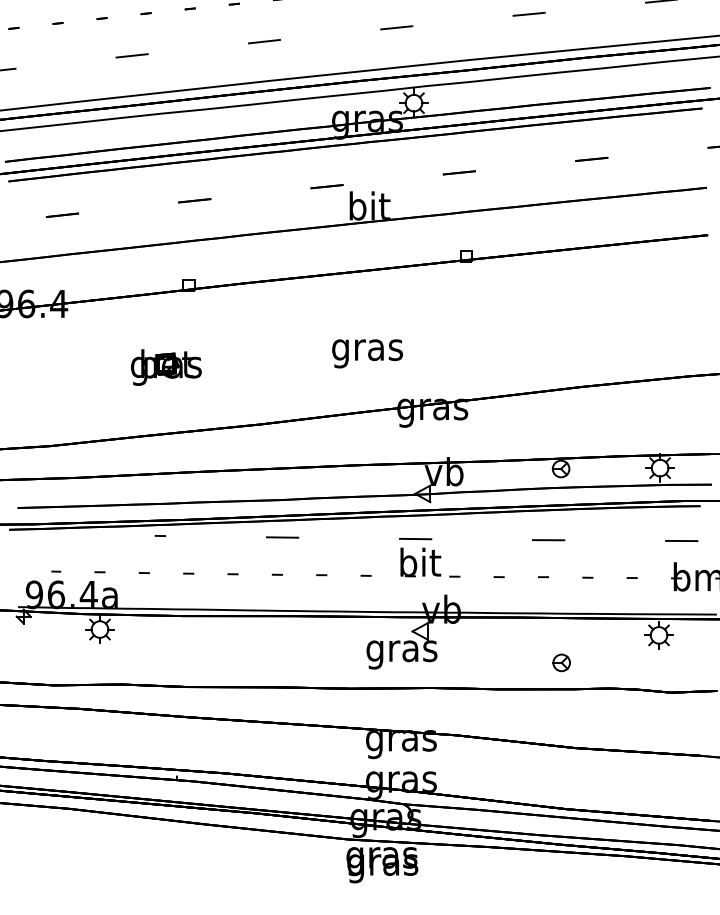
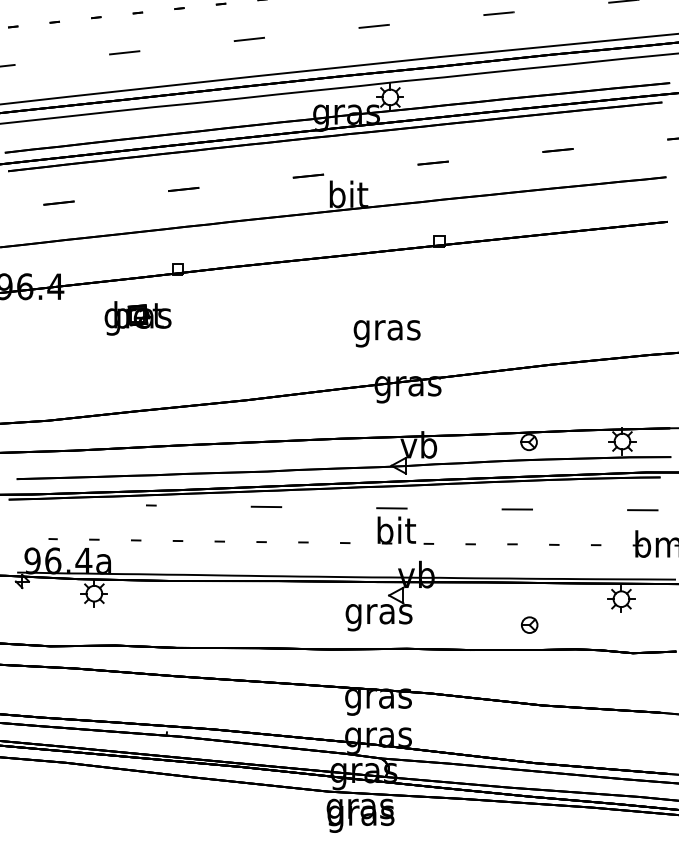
text: (367, 353) -> (387, 333), moved
part: (166, 367) -> (138, 318), moved

